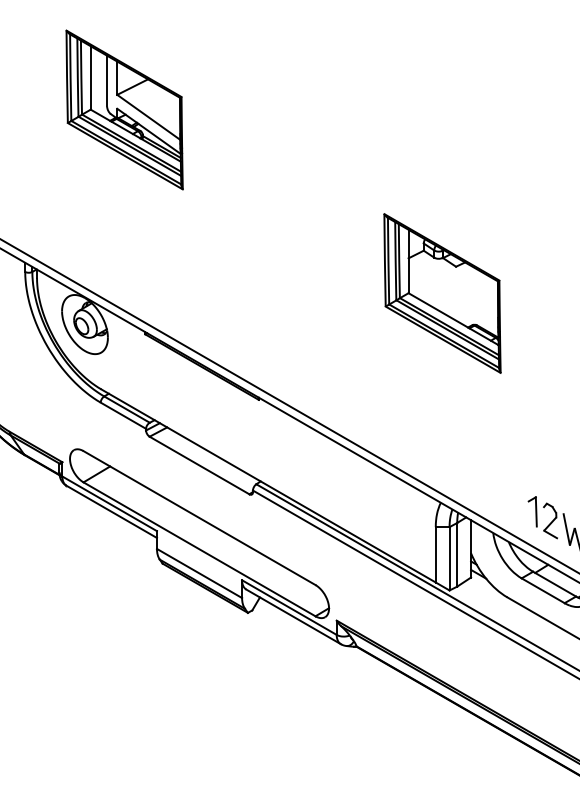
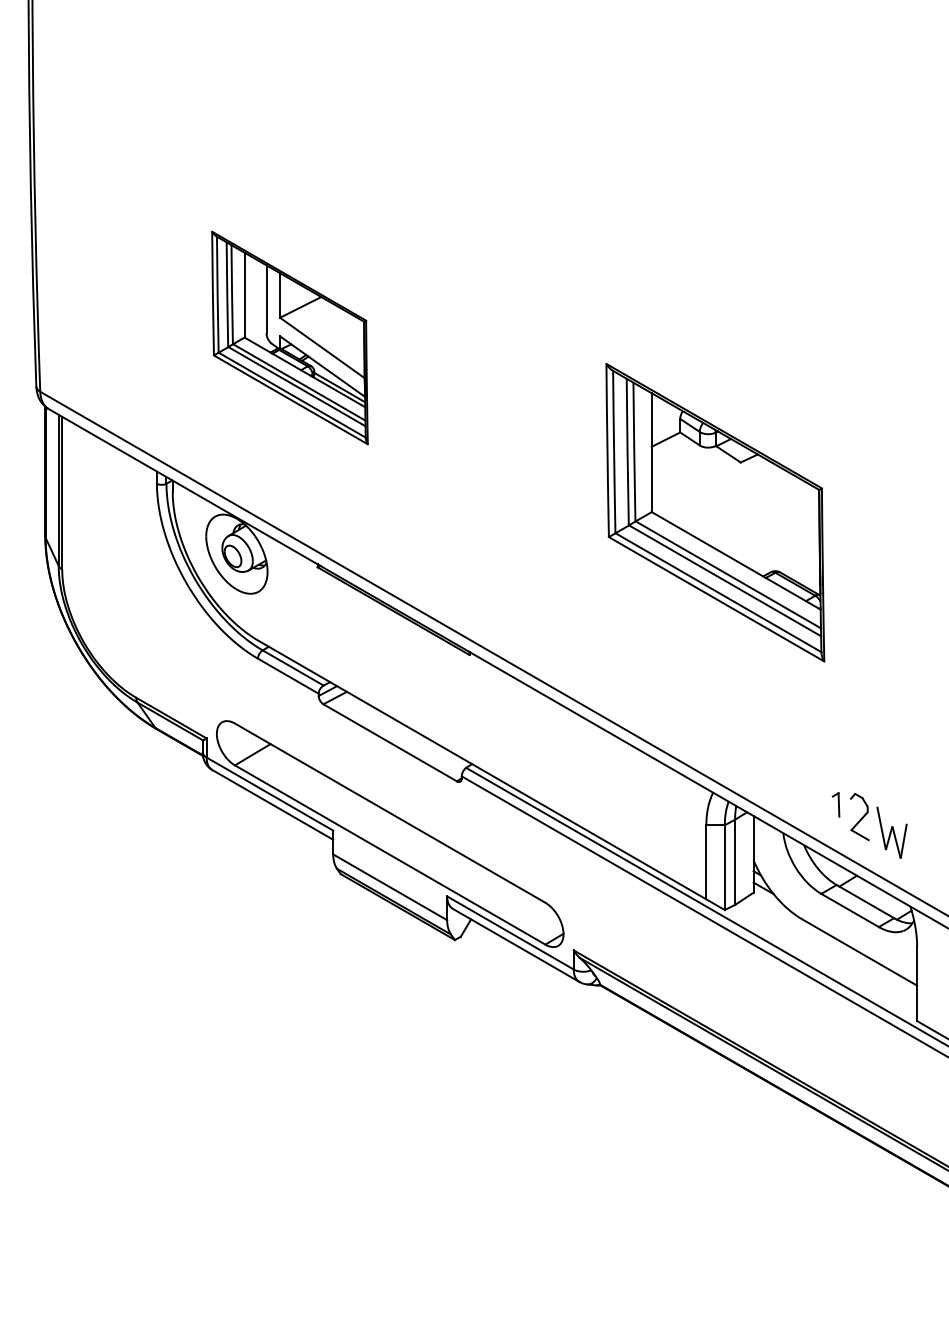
part: (124, 109) -> (289, 337), moved
part: (442, 293) -> (715, 512), size x1.4
part: (532, 511) -> (835, 804), size x0.6

